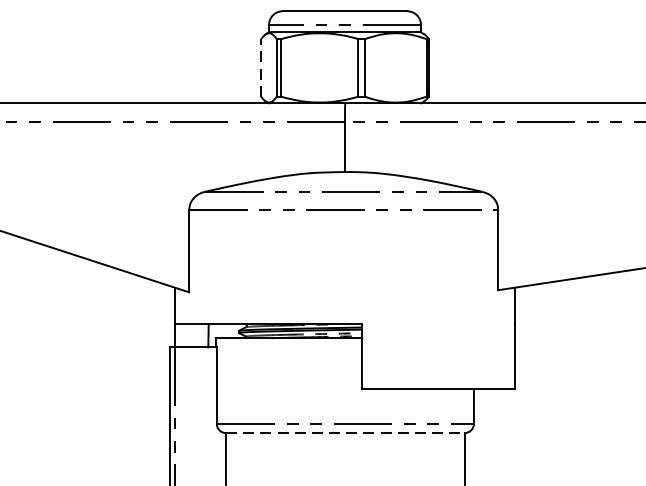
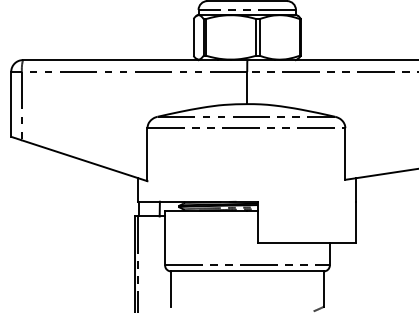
line: (261, 66) -> (193, 36), dashed -> solid
line: (346, 433) -> (248, 271), dashed -> solid

